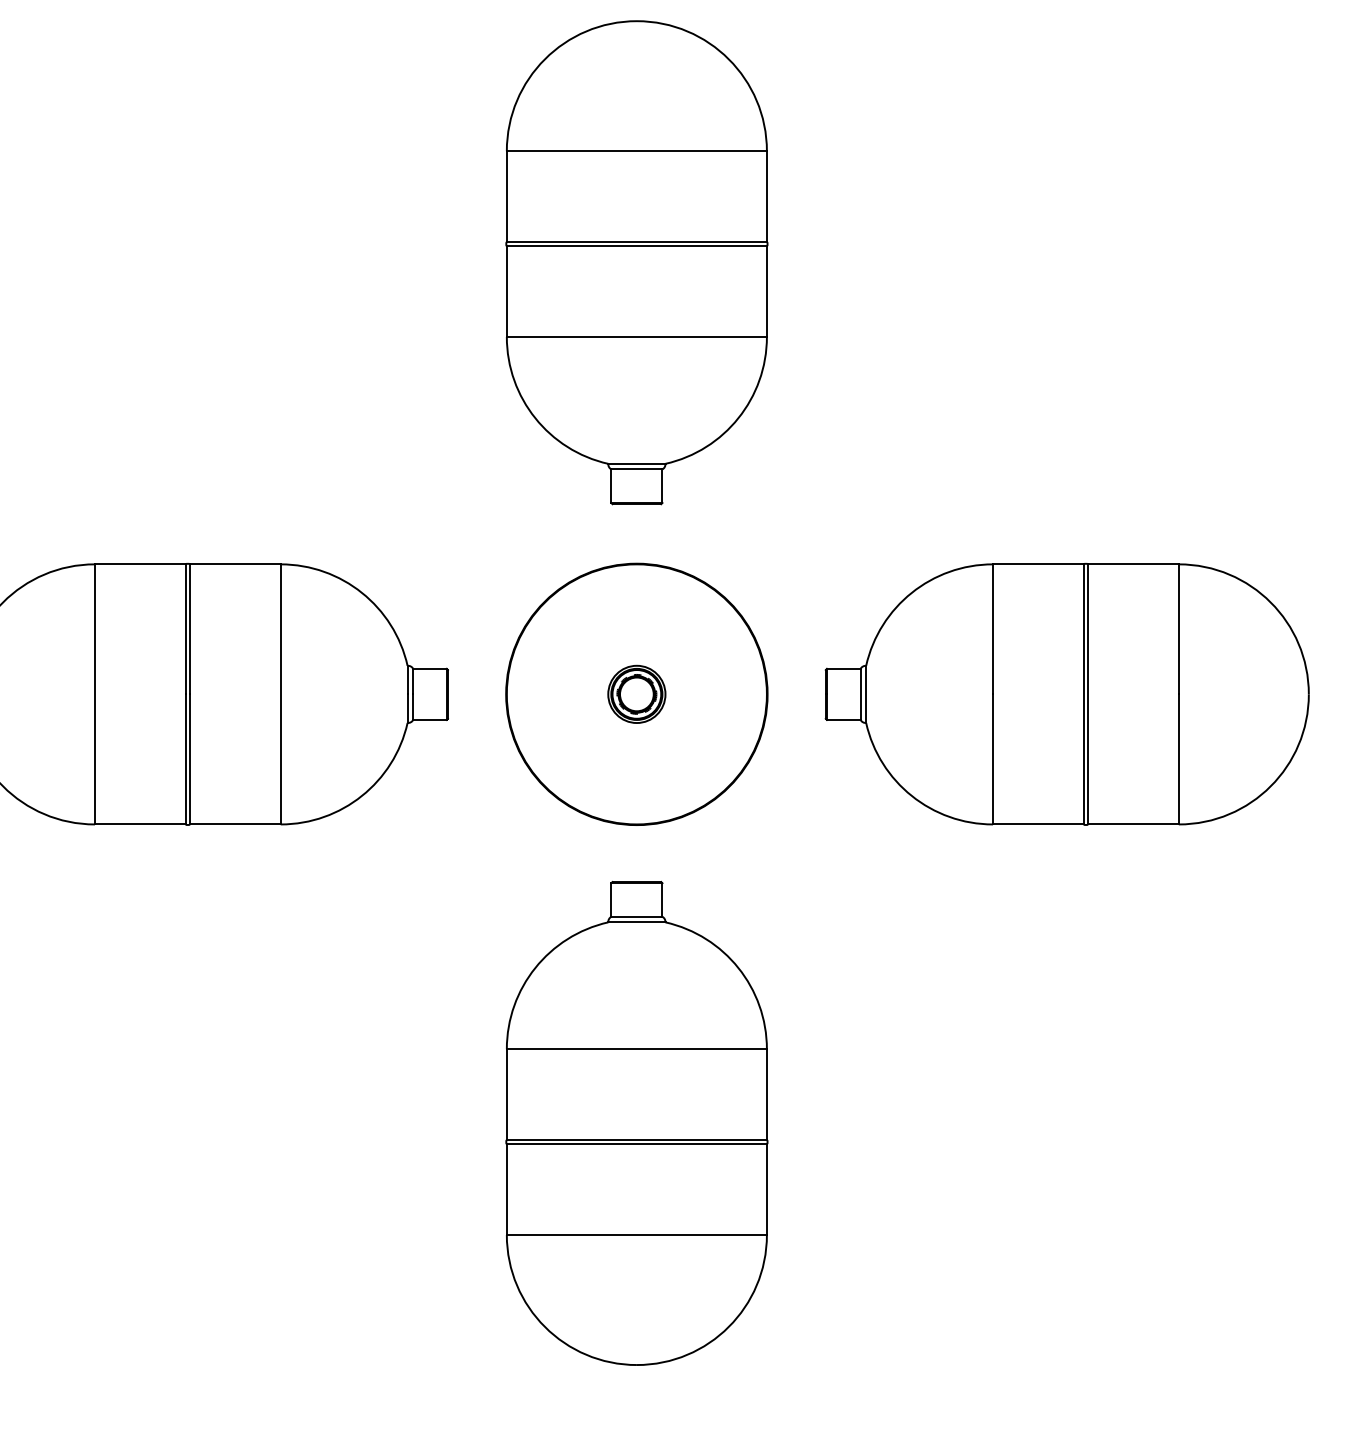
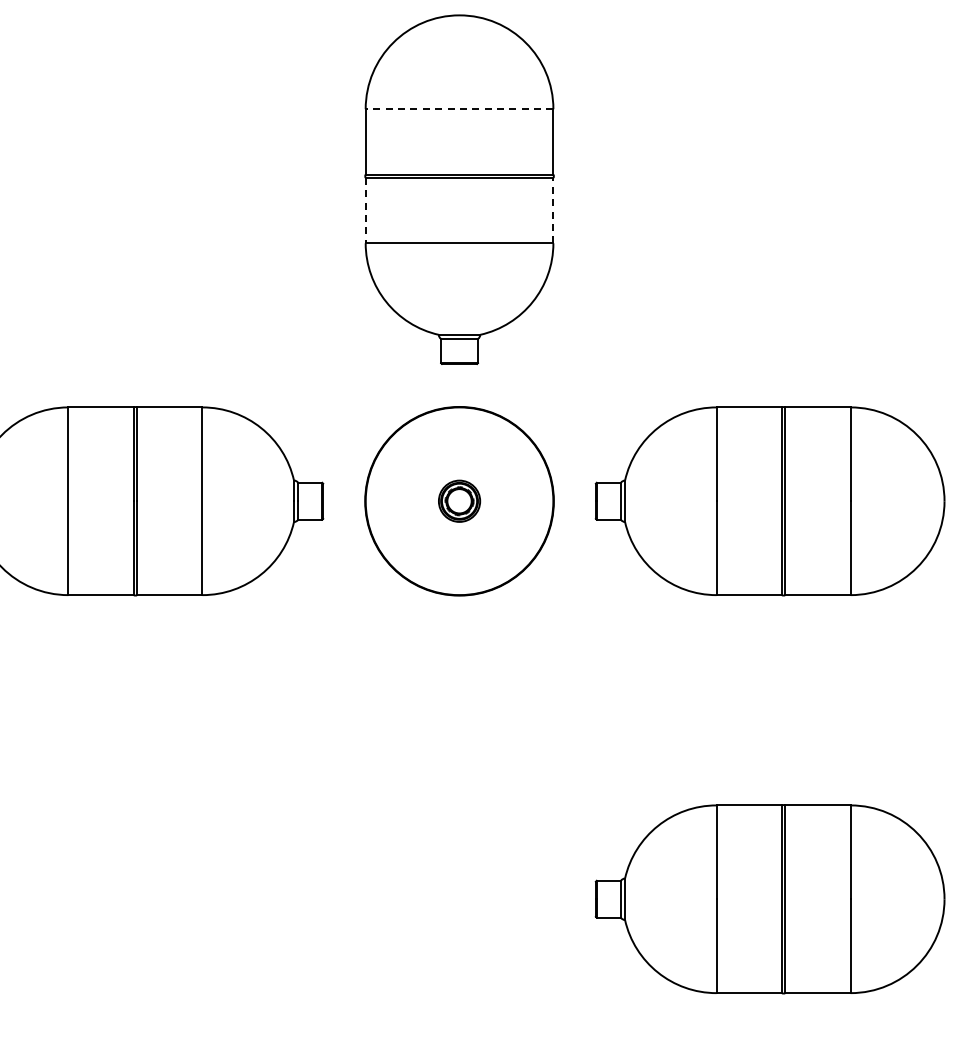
line: (636, 151) -> (459, 109), solid -> dashed
line: (506, 291) -> (365, 210), solid -> dashed
line: (767, 291) -> (553, 210), solid -> dashed
part: (636, 1122) -> (459, 810), removed
part: (1066, 1246) -> (769, 899), added

